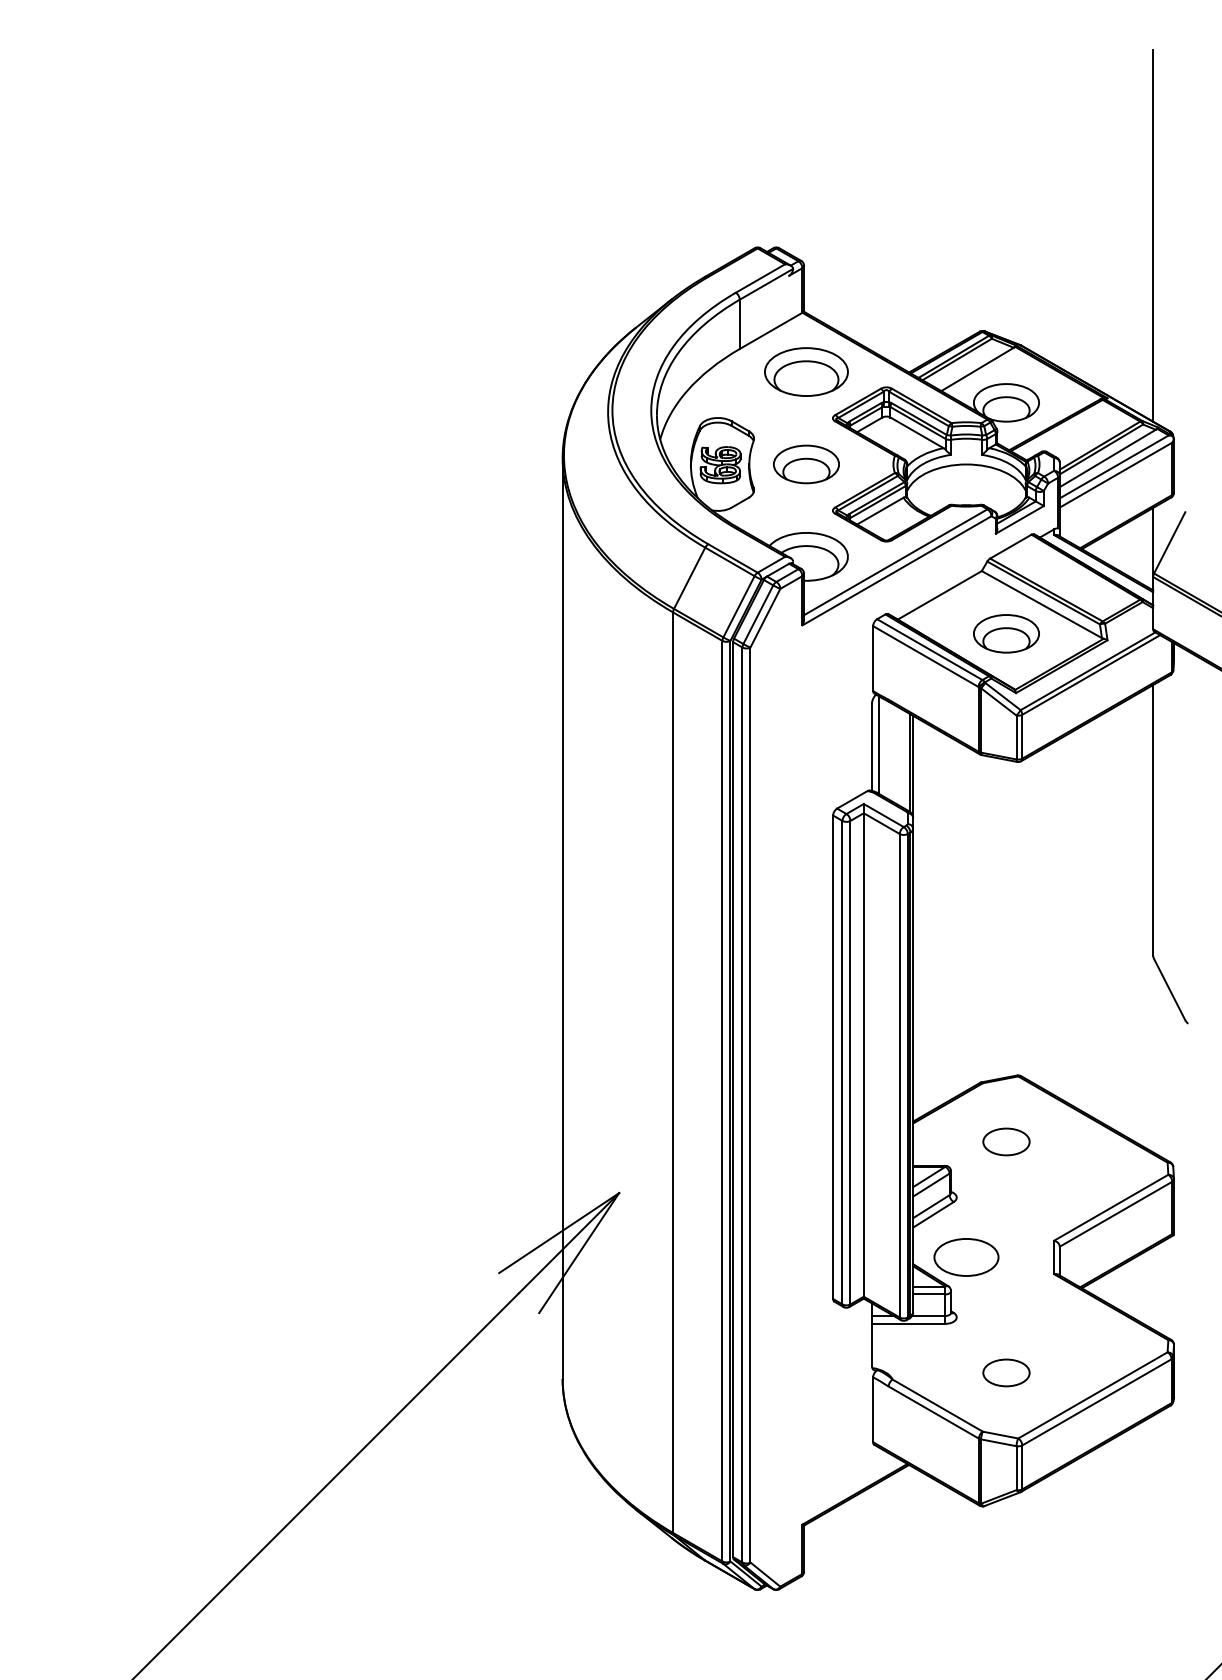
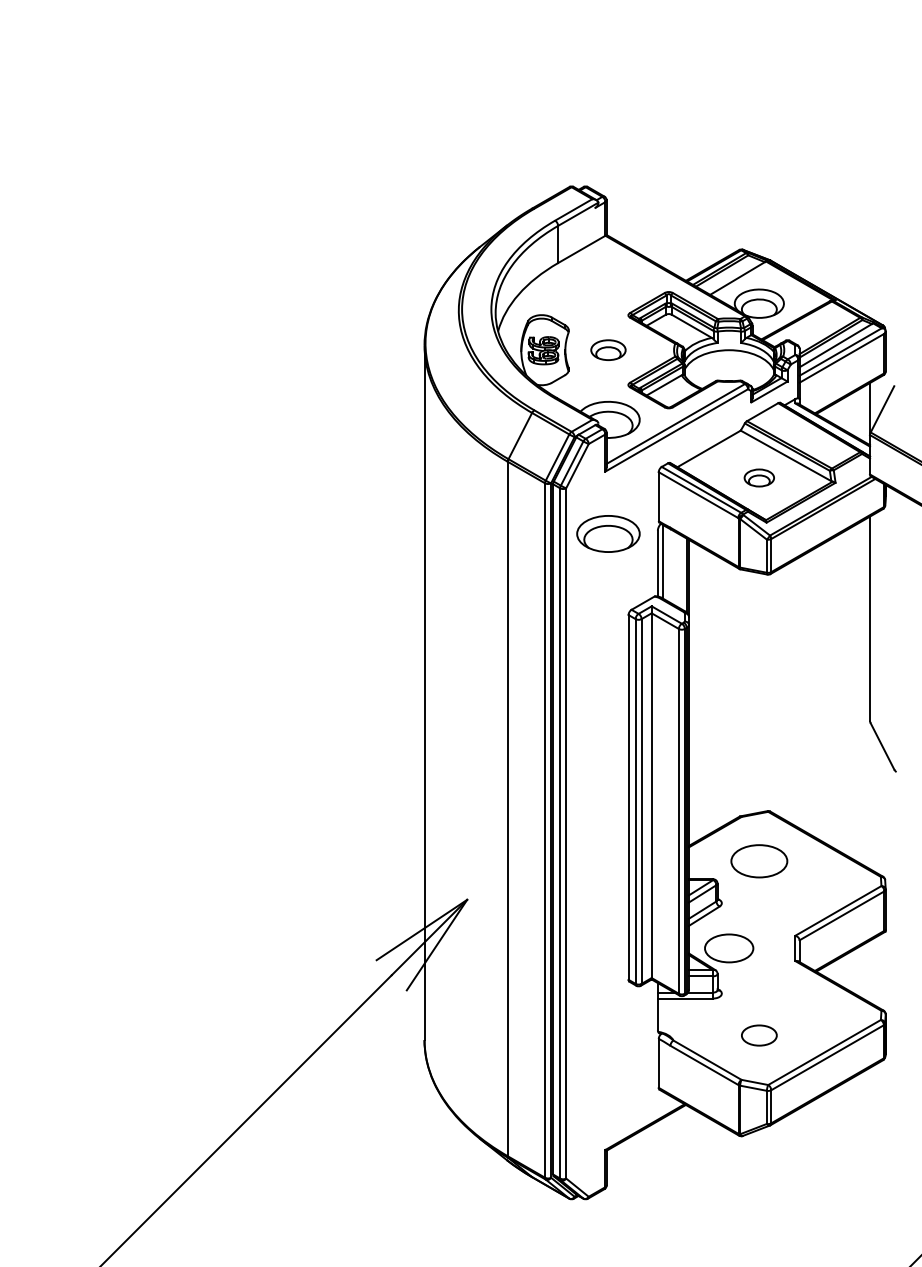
line: (1153, 235) -> (870, 177), removed
part: (806, 371) -> (608, 533), moved
part: (806, 464) -> (608, 350), size x0.7
part: (1006, 633) -> (759, 477), size x0.6
part: (1006, 1141) -> (759, 860), size x1.6

